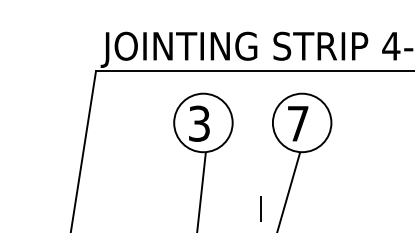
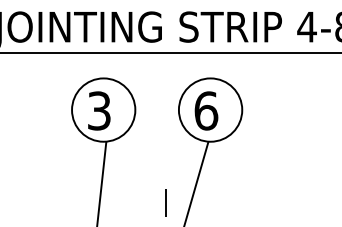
text: (298, 123) -> (206, 110), 7 -> 6

